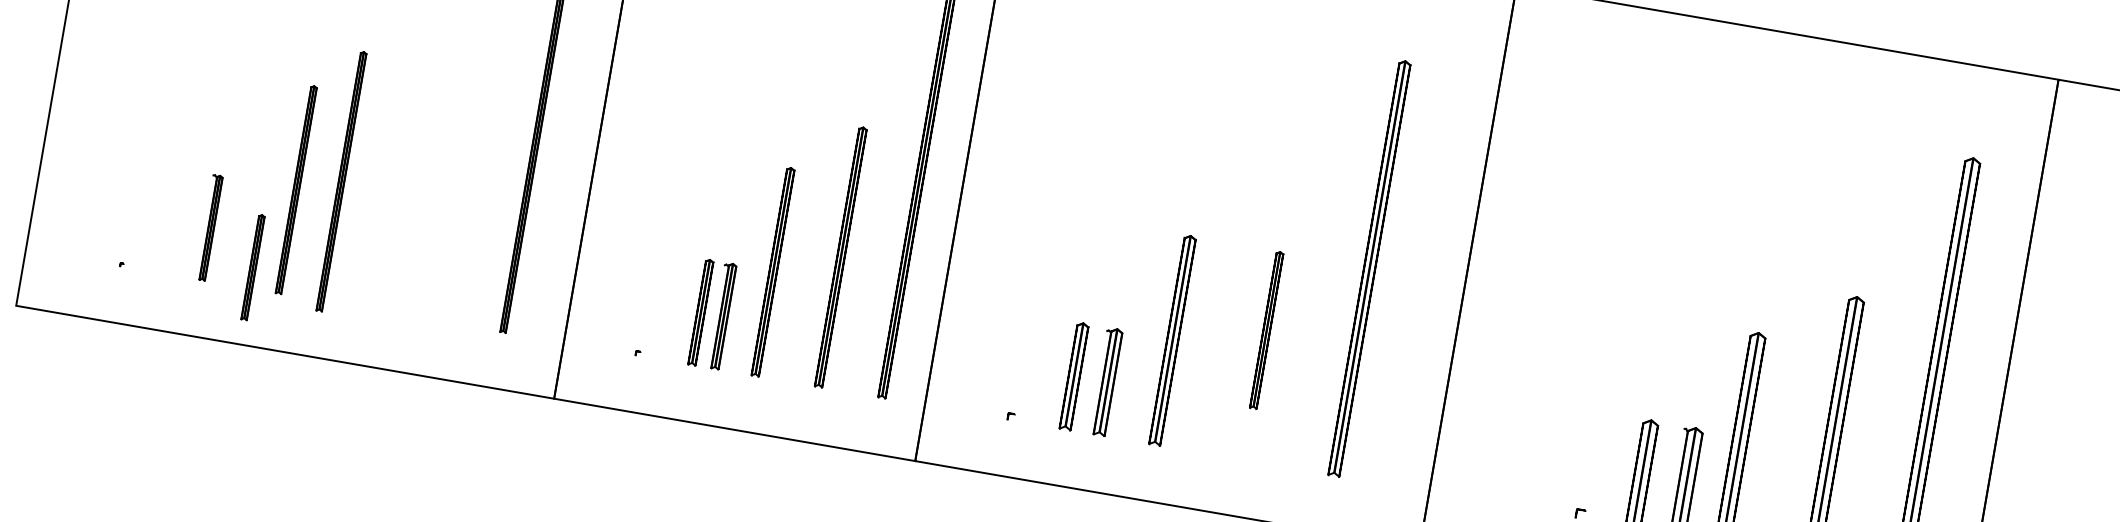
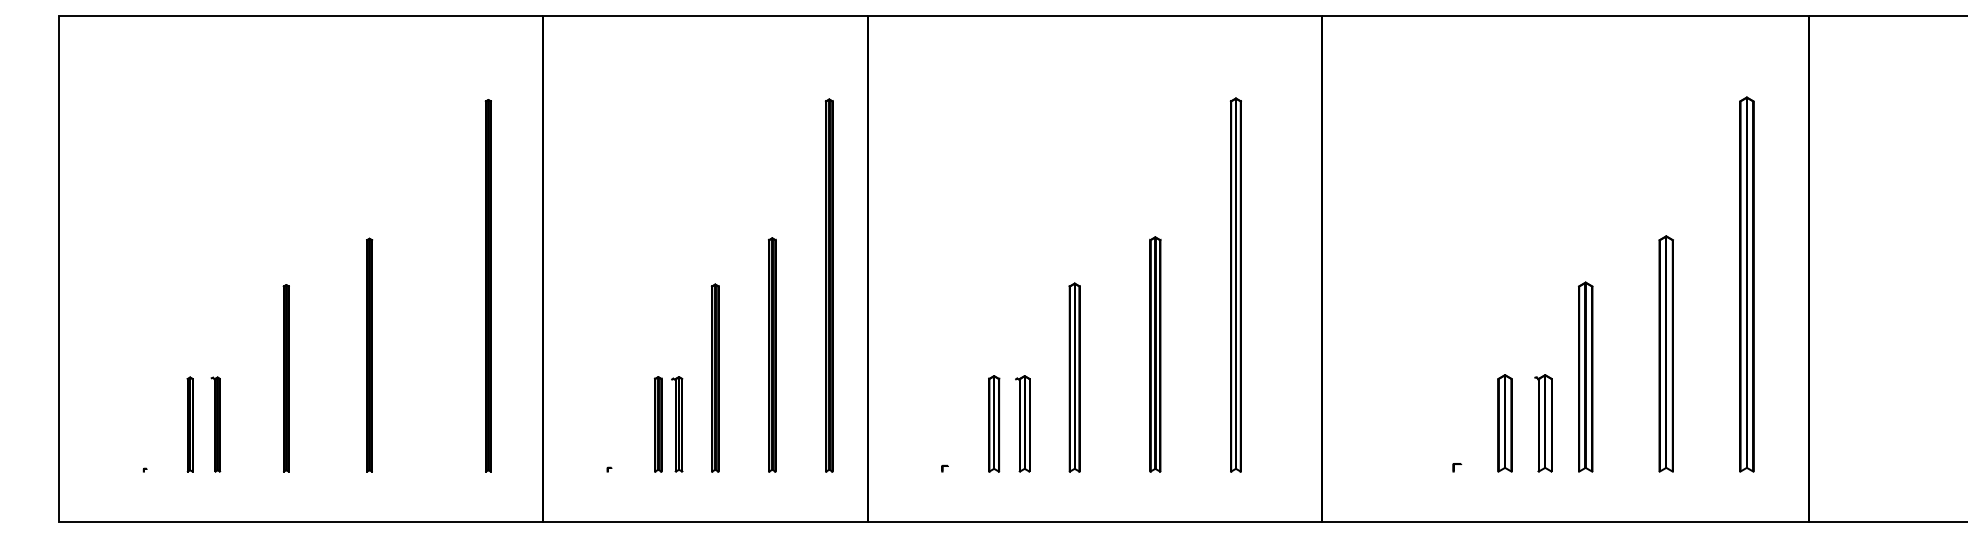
part: (341, 180) -> (369, 354), moved
part: (252, 267) -> (189, 424), moved
part: (1266, 330) -> (1155, 354), size x1.67

